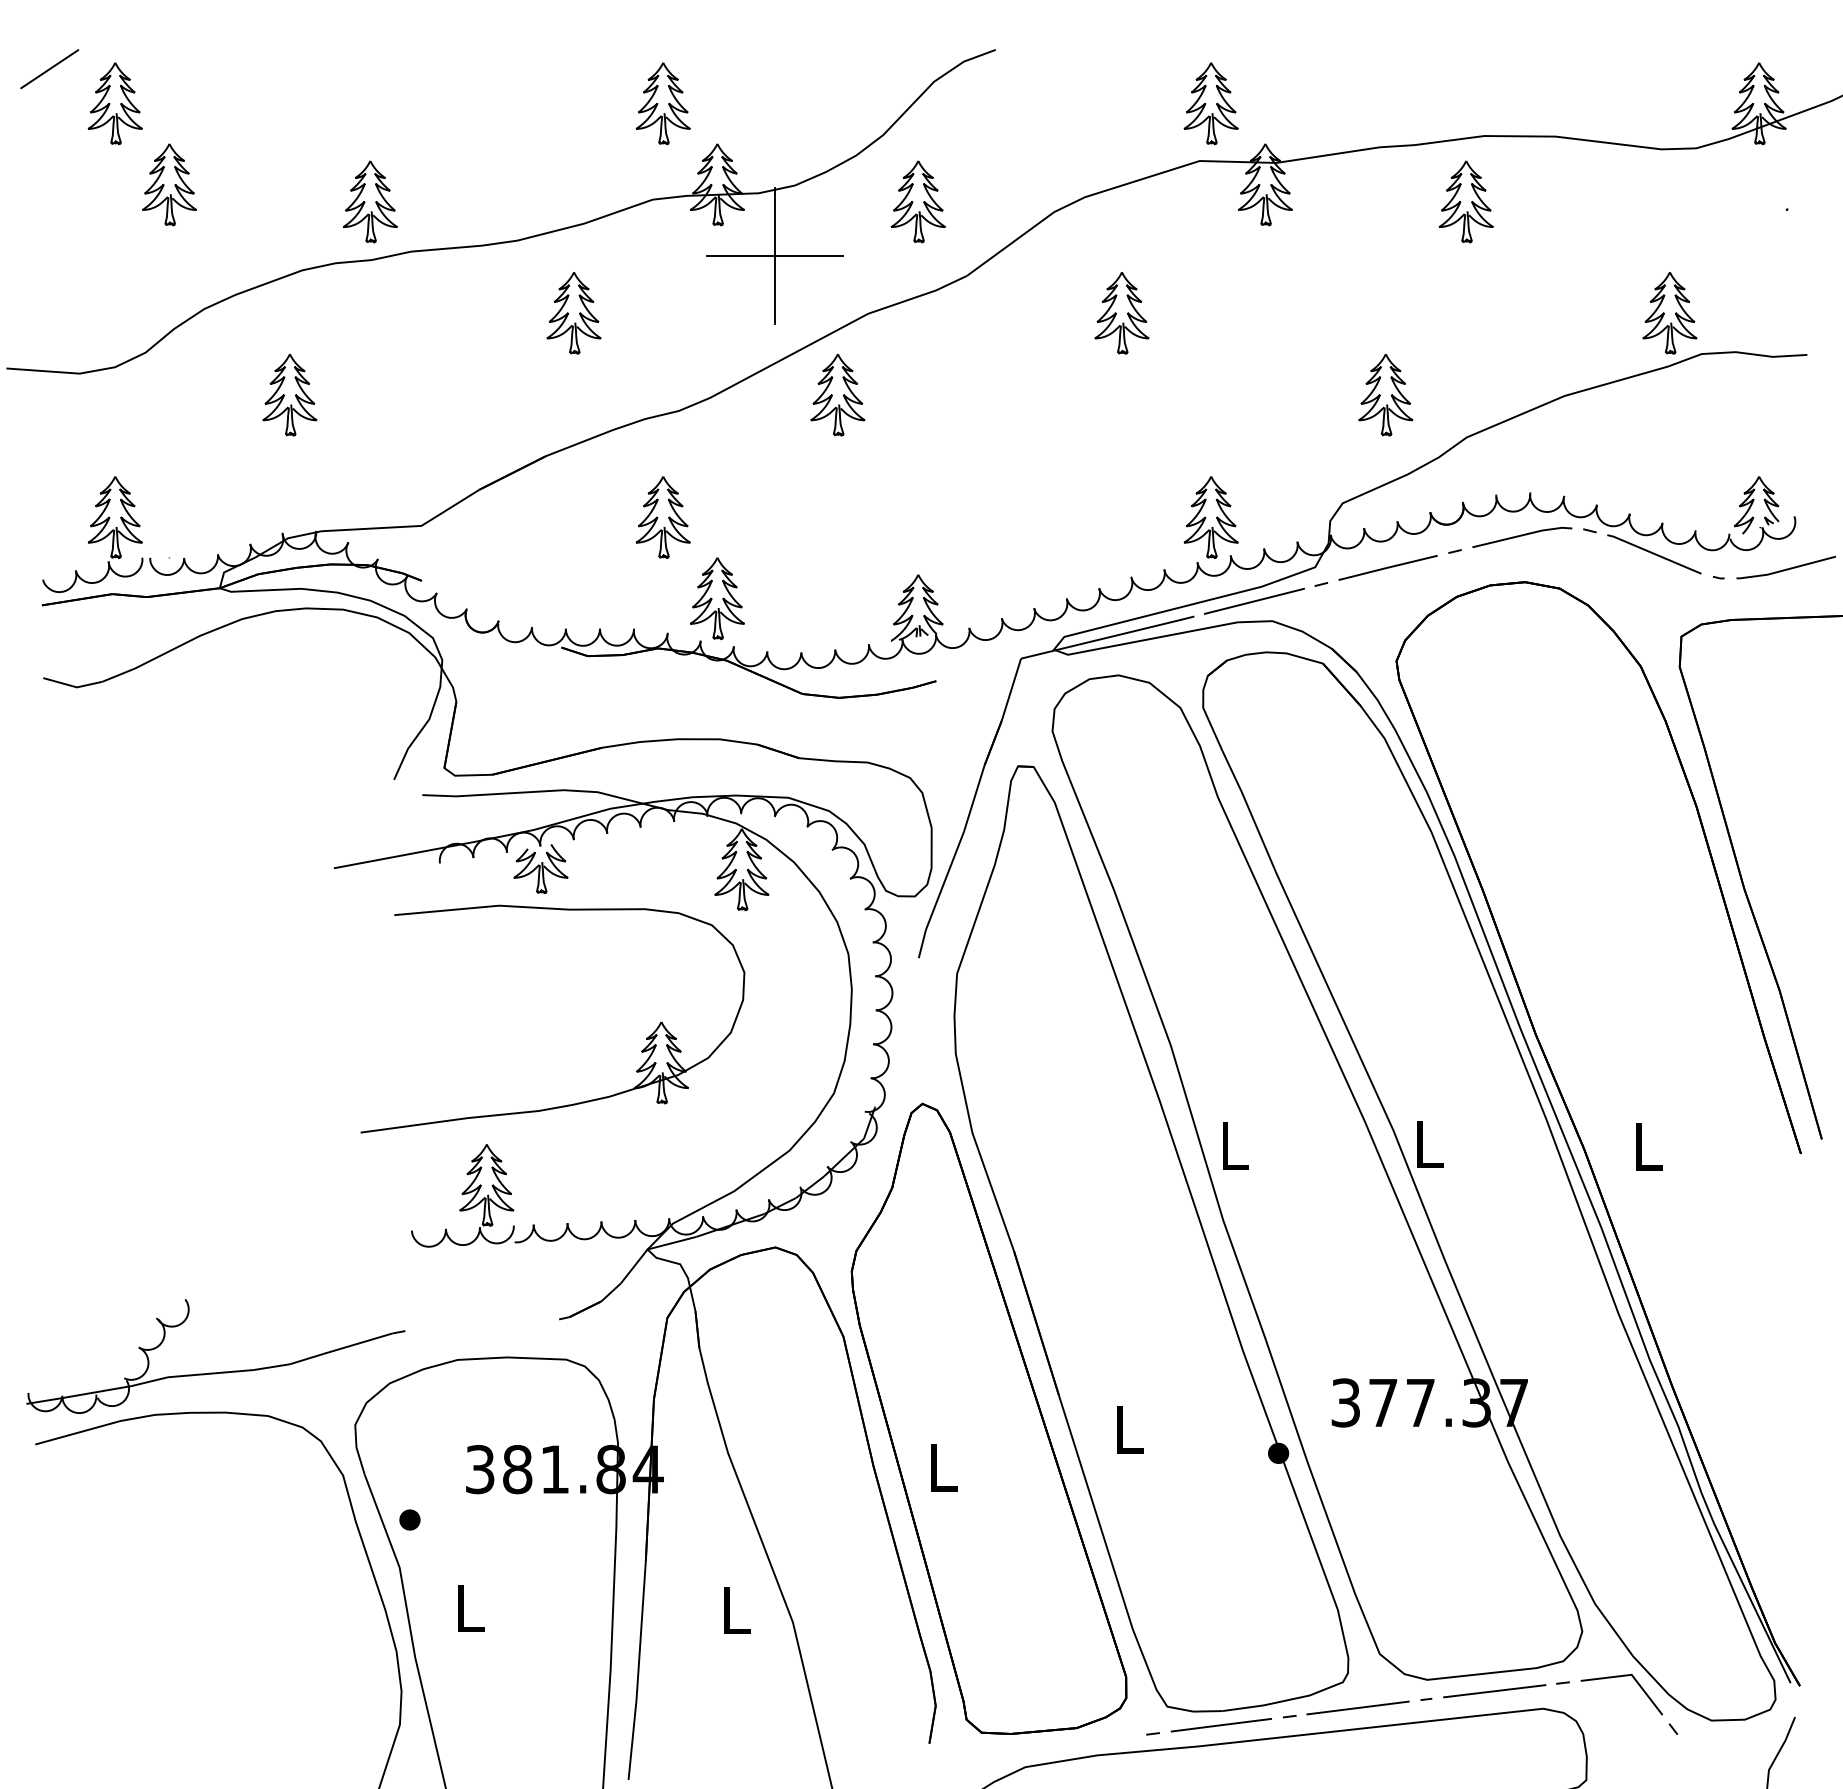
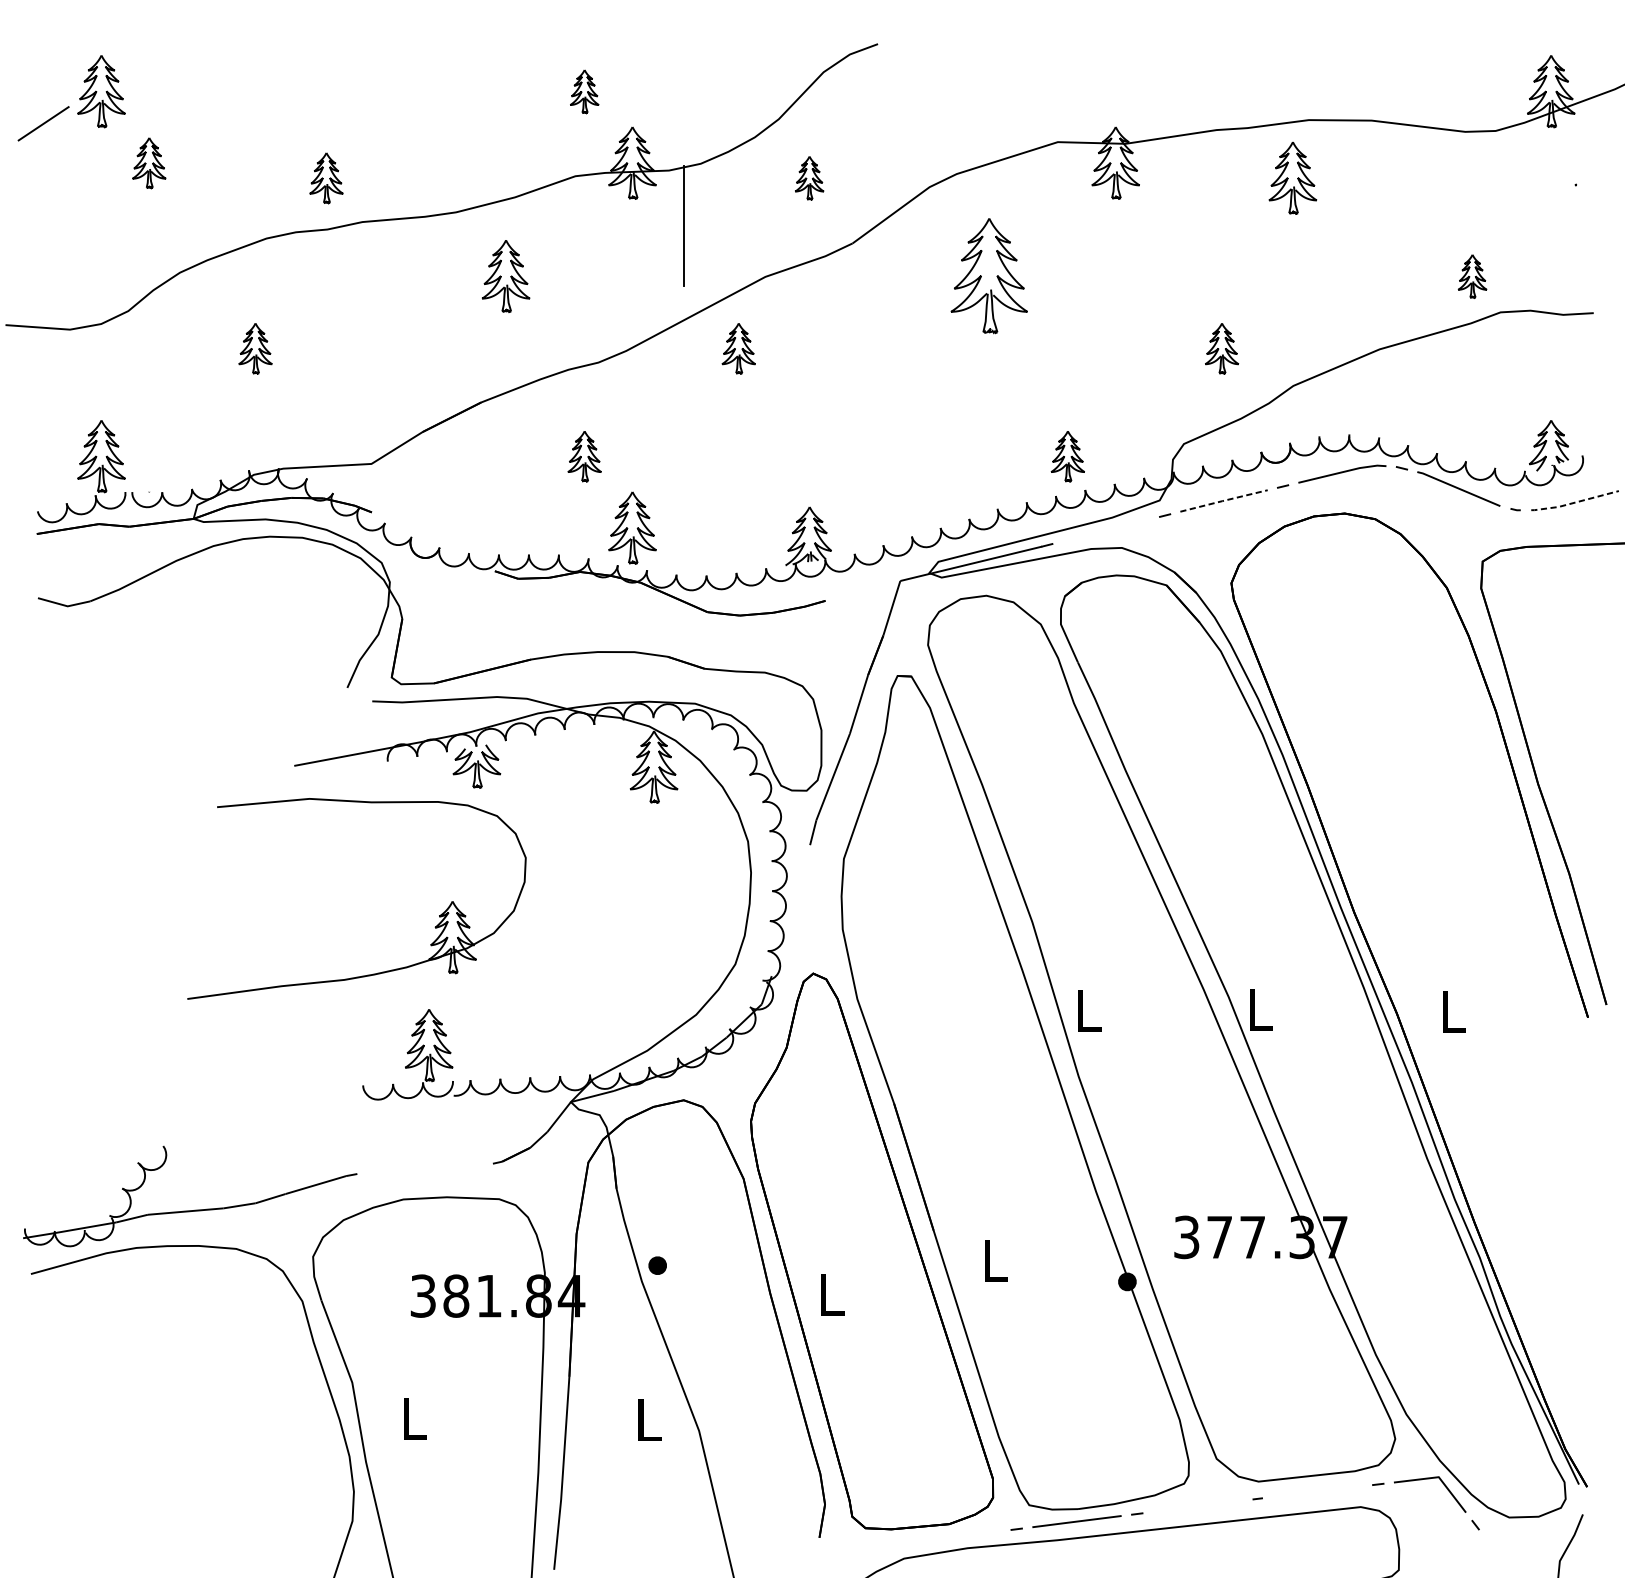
line: (49, 69) -> (43, 124), moved
part: (662, 103) -> (584, 91), size x0.6
part: (1210, 103) -> (1067, 91), removed
part: (169, 184) -> (149, 162), size x0.7
part: (370, 201) -> (326, 177), size x0.7
part: (917, 201) -> (808, 177), size x0.6
line: (775, 256) -> (683, 226), removed
part: (1121, 313) -> (988, 276), size x1.6
part: (1669, 313) -> (1472, 276), size x0.6
part: (289, 395) -> (255, 348), size x0.7
part: (837, 395) -> (738, 348), size x0.7
part: (1385, 395) -> (1221, 348), size x0.7
part: (662, 517) -> (584, 456), size x0.7
part: (1210, 517) -> (1067, 456), size x0.7
line: (1387, 567) -> (1223, 500), solid -> dashed
line: (1785, 569) -> (1574, 502), solid -> dashed
line: (1254, 600) -> (1106, 529), removed
part: (567, 1104) -> (369, 974), moved
part: (409, 1519) -> (657, 1265), moved
line: (1494, 1691) -> (1317, 1491), removed
line: (1357, 1707) -> (1197, 1505), removed

